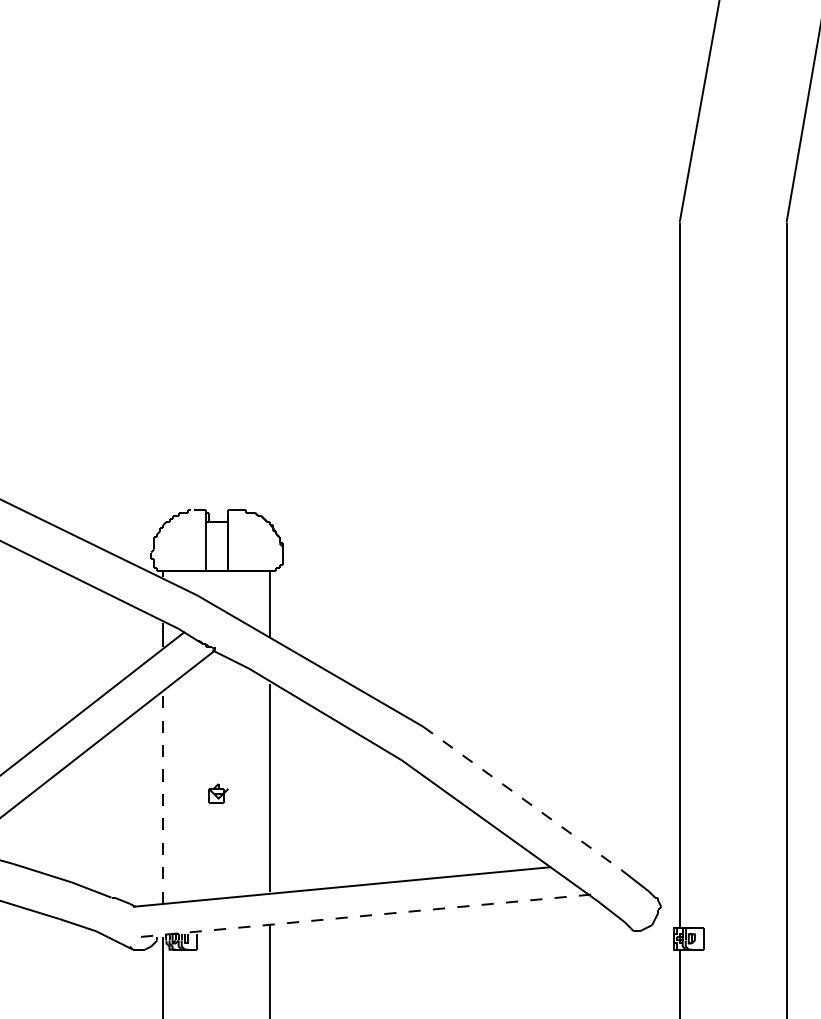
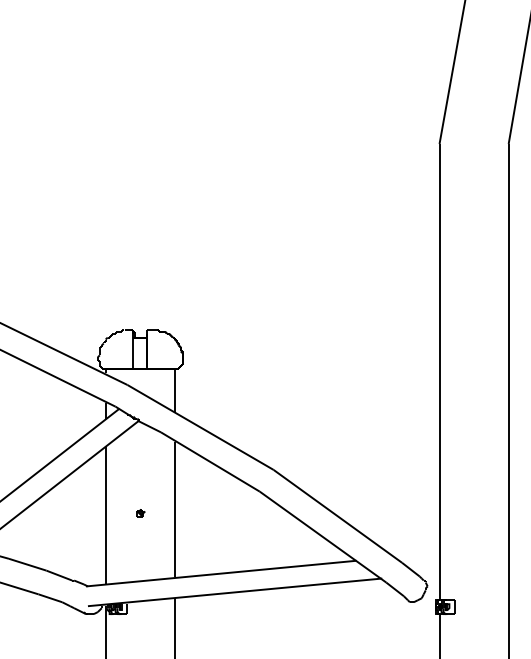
part: (217, 794) -> (140, 513), size x0.62
line: (163, 795) -> (105, 514), dashed -> solid
line: (523, 798) -> (338, 516), dashed -> solid
line: (364, 916) -> (235, 592), dashed -> solid

